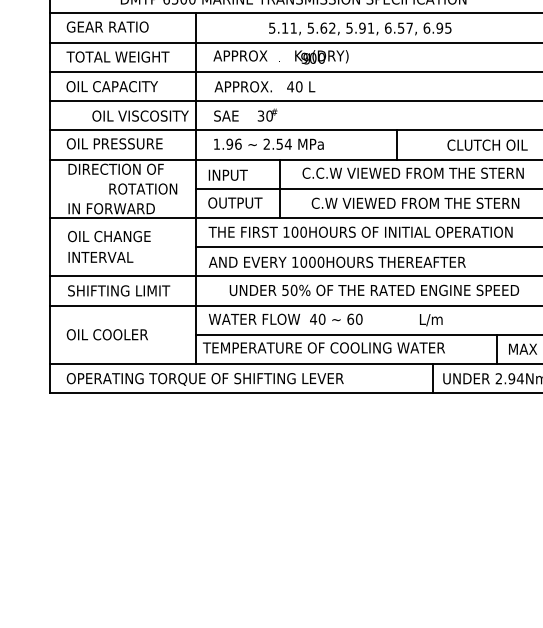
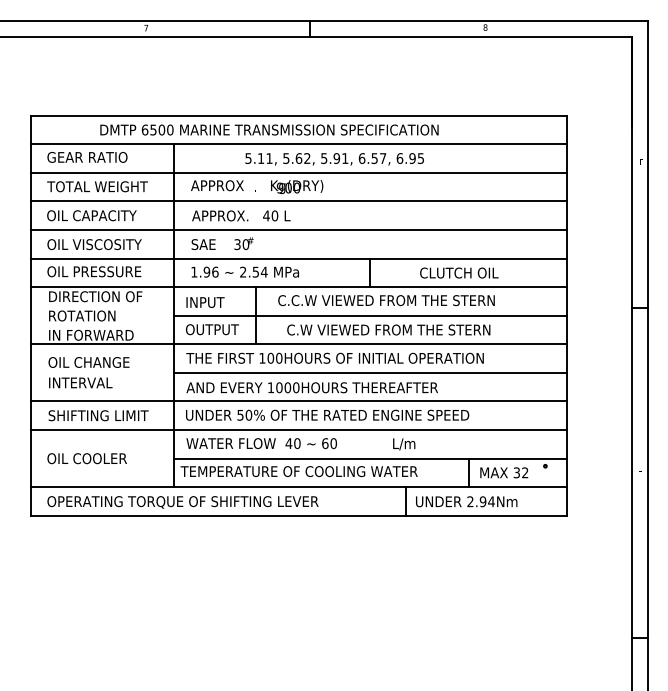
text: (140, 116) -> (94, 244), moved
text: (143, 188) -> (82, 315), moved
text: (374, 289) -> (327, 414), moved

